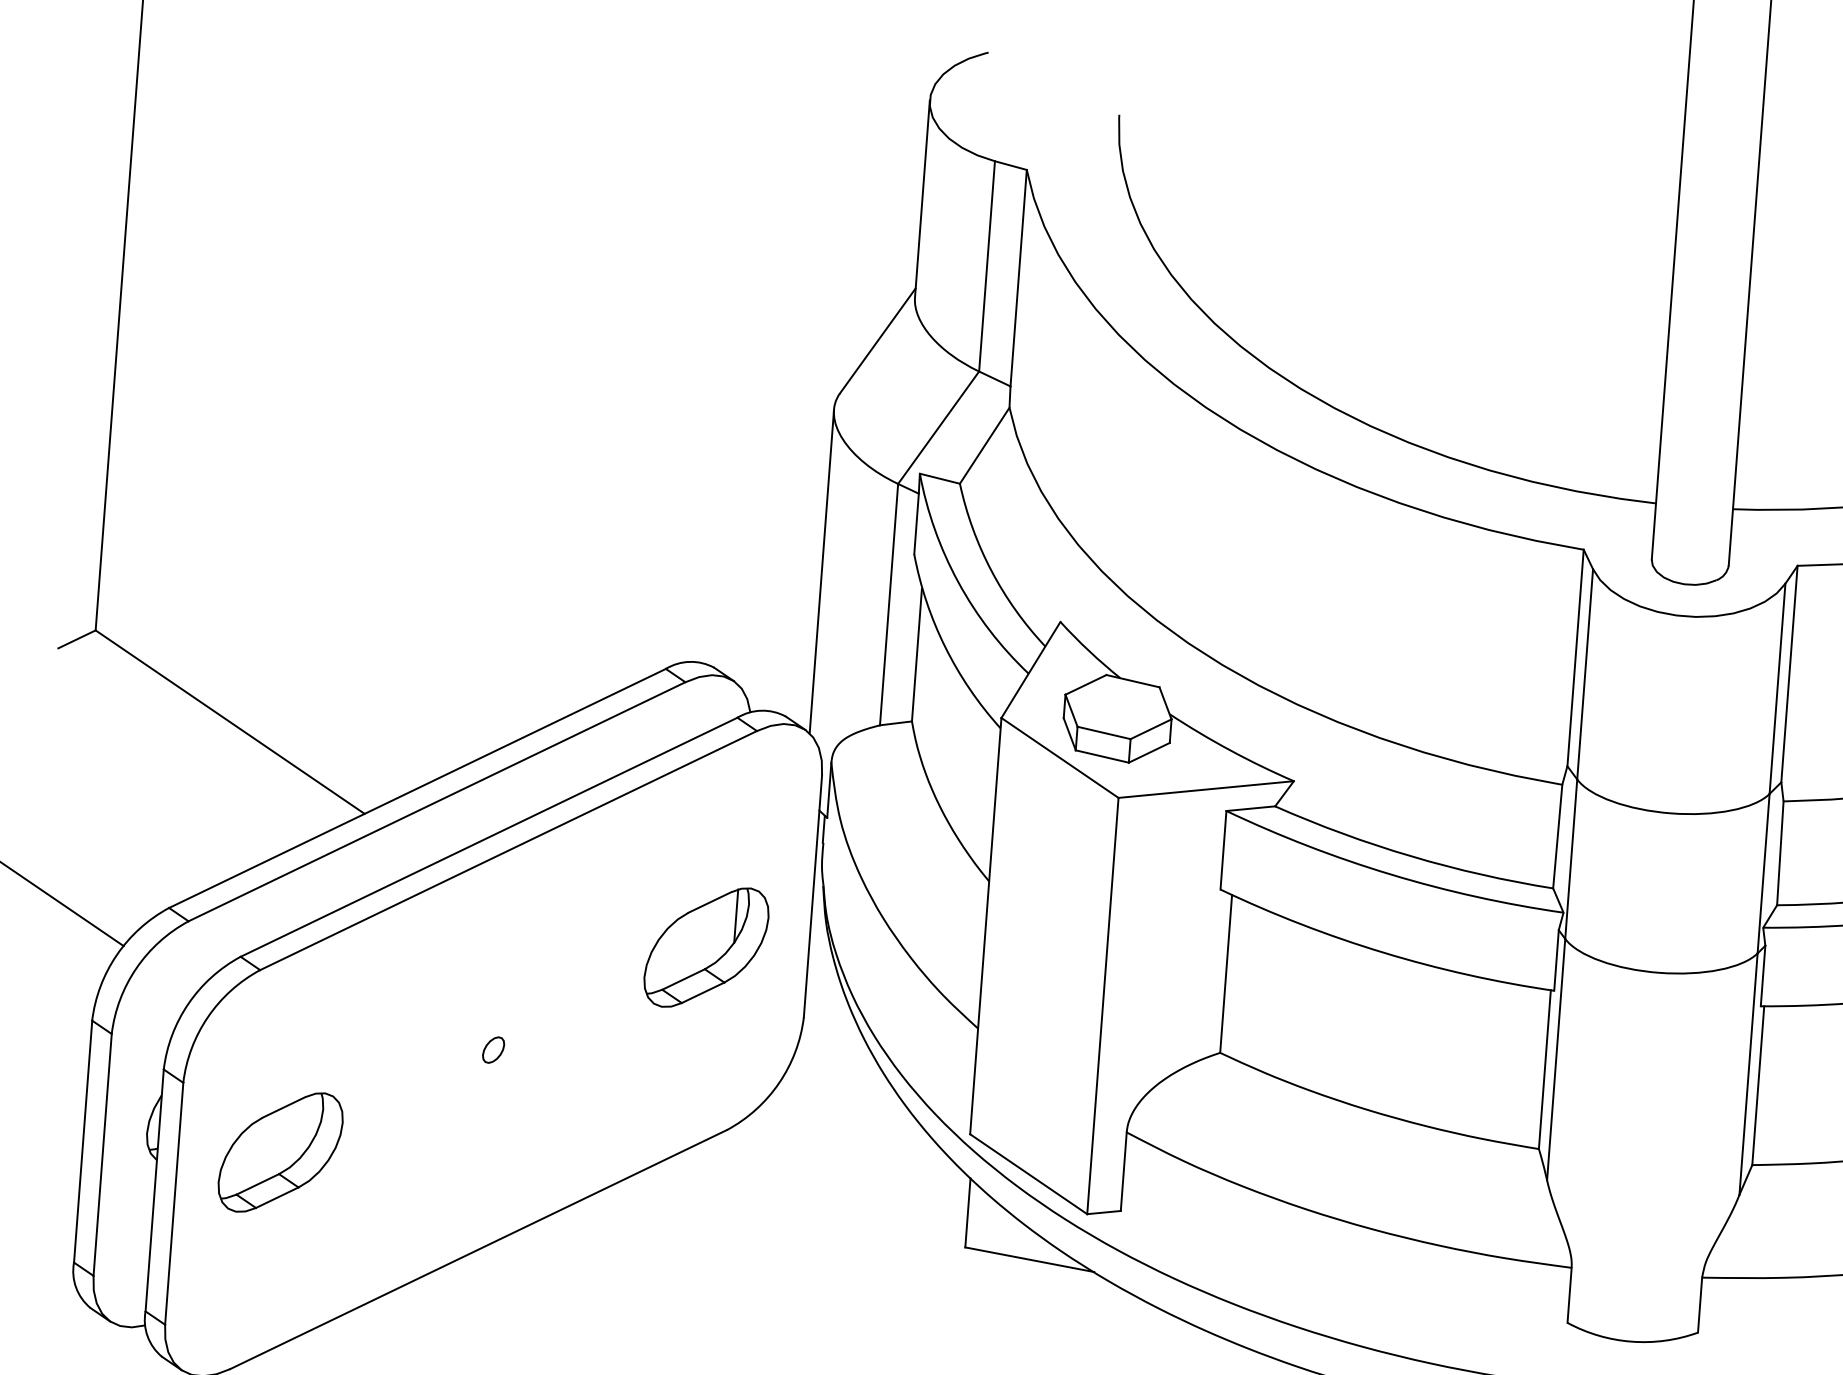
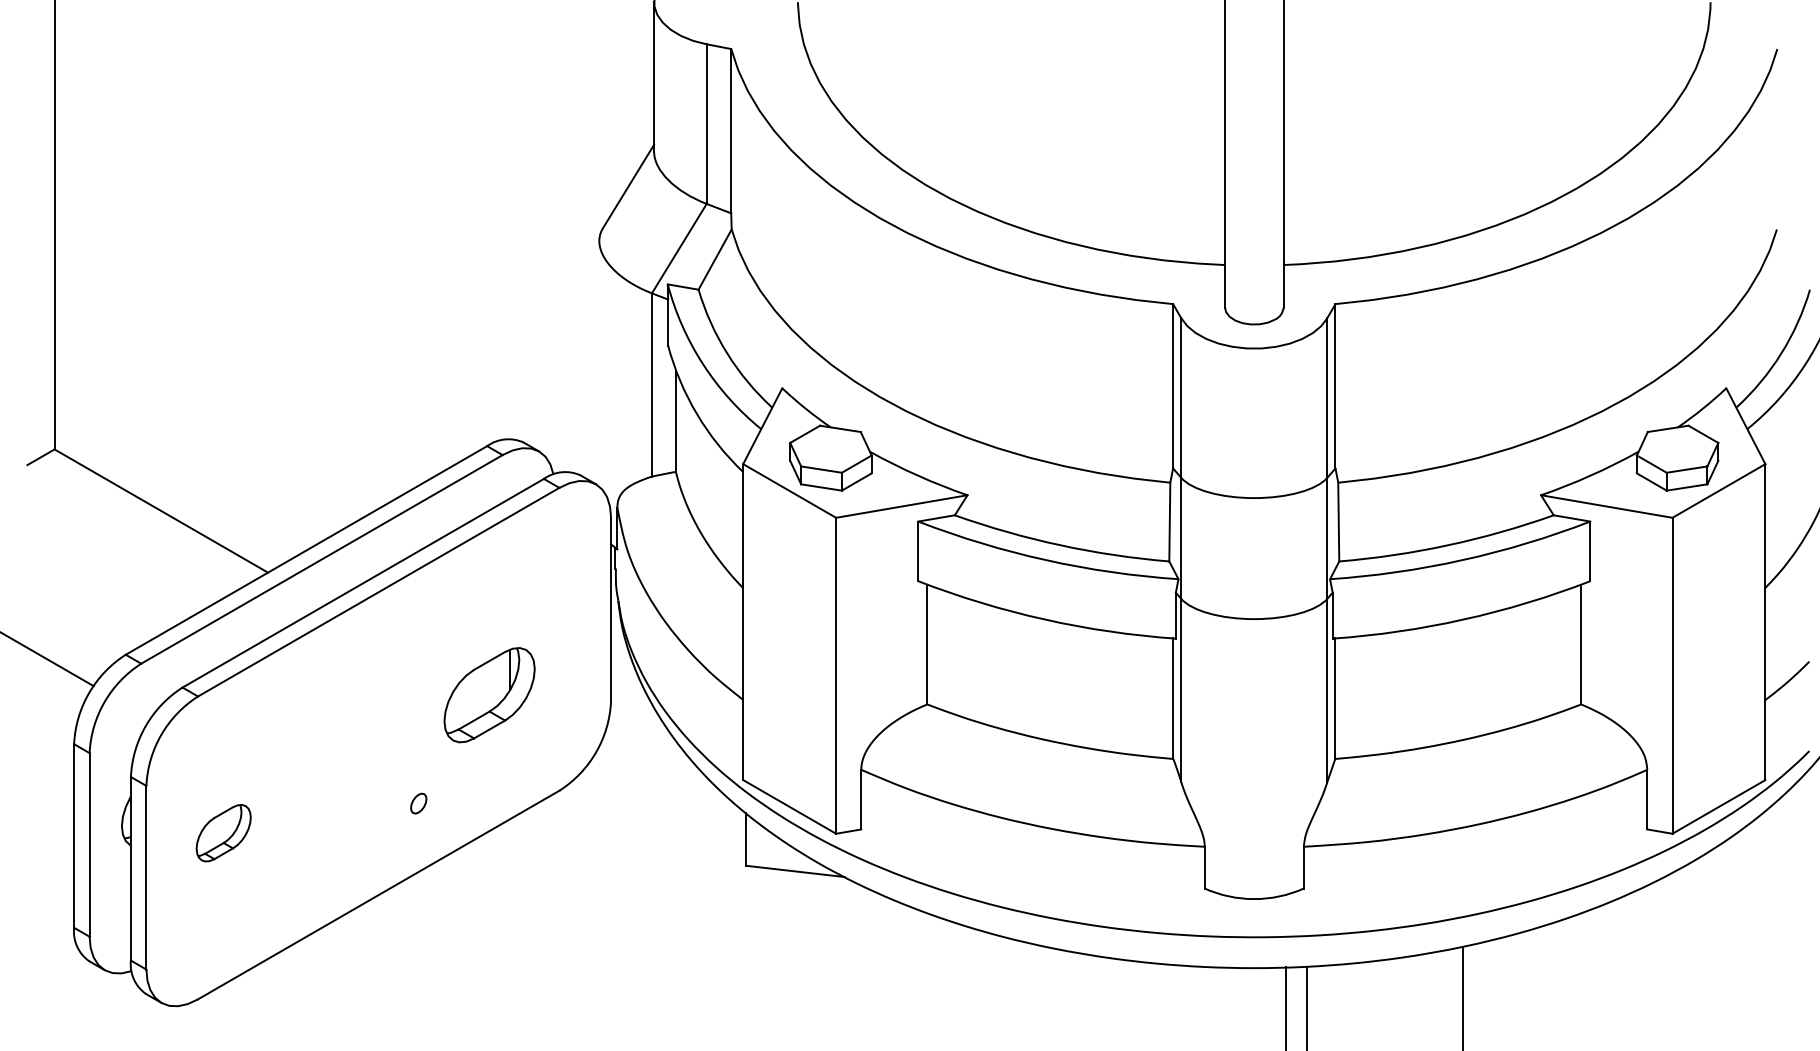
line: (822, 571) -> (599, 363), removed
part: (706, 948) -> (489, 695), moved
part: (493, 1049) -> (418, 803), moved
part: (280, 1153) -> (223, 833), size x0.6

